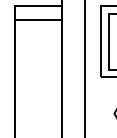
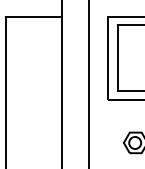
line: (38, 19) -> (34, 32), removed

